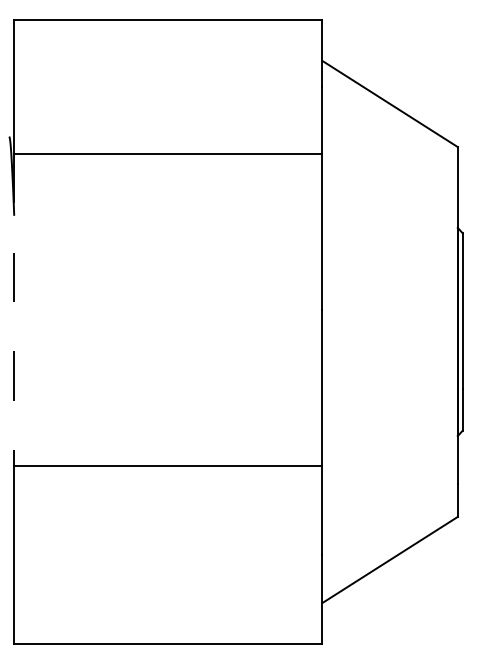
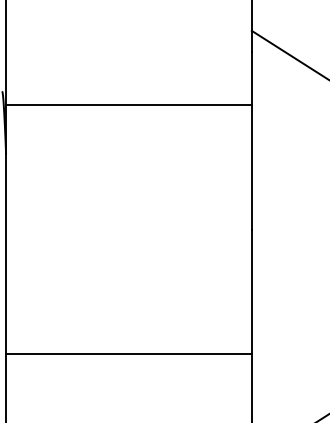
line: (14, 310) -> (6, 229), dashed -> solid

